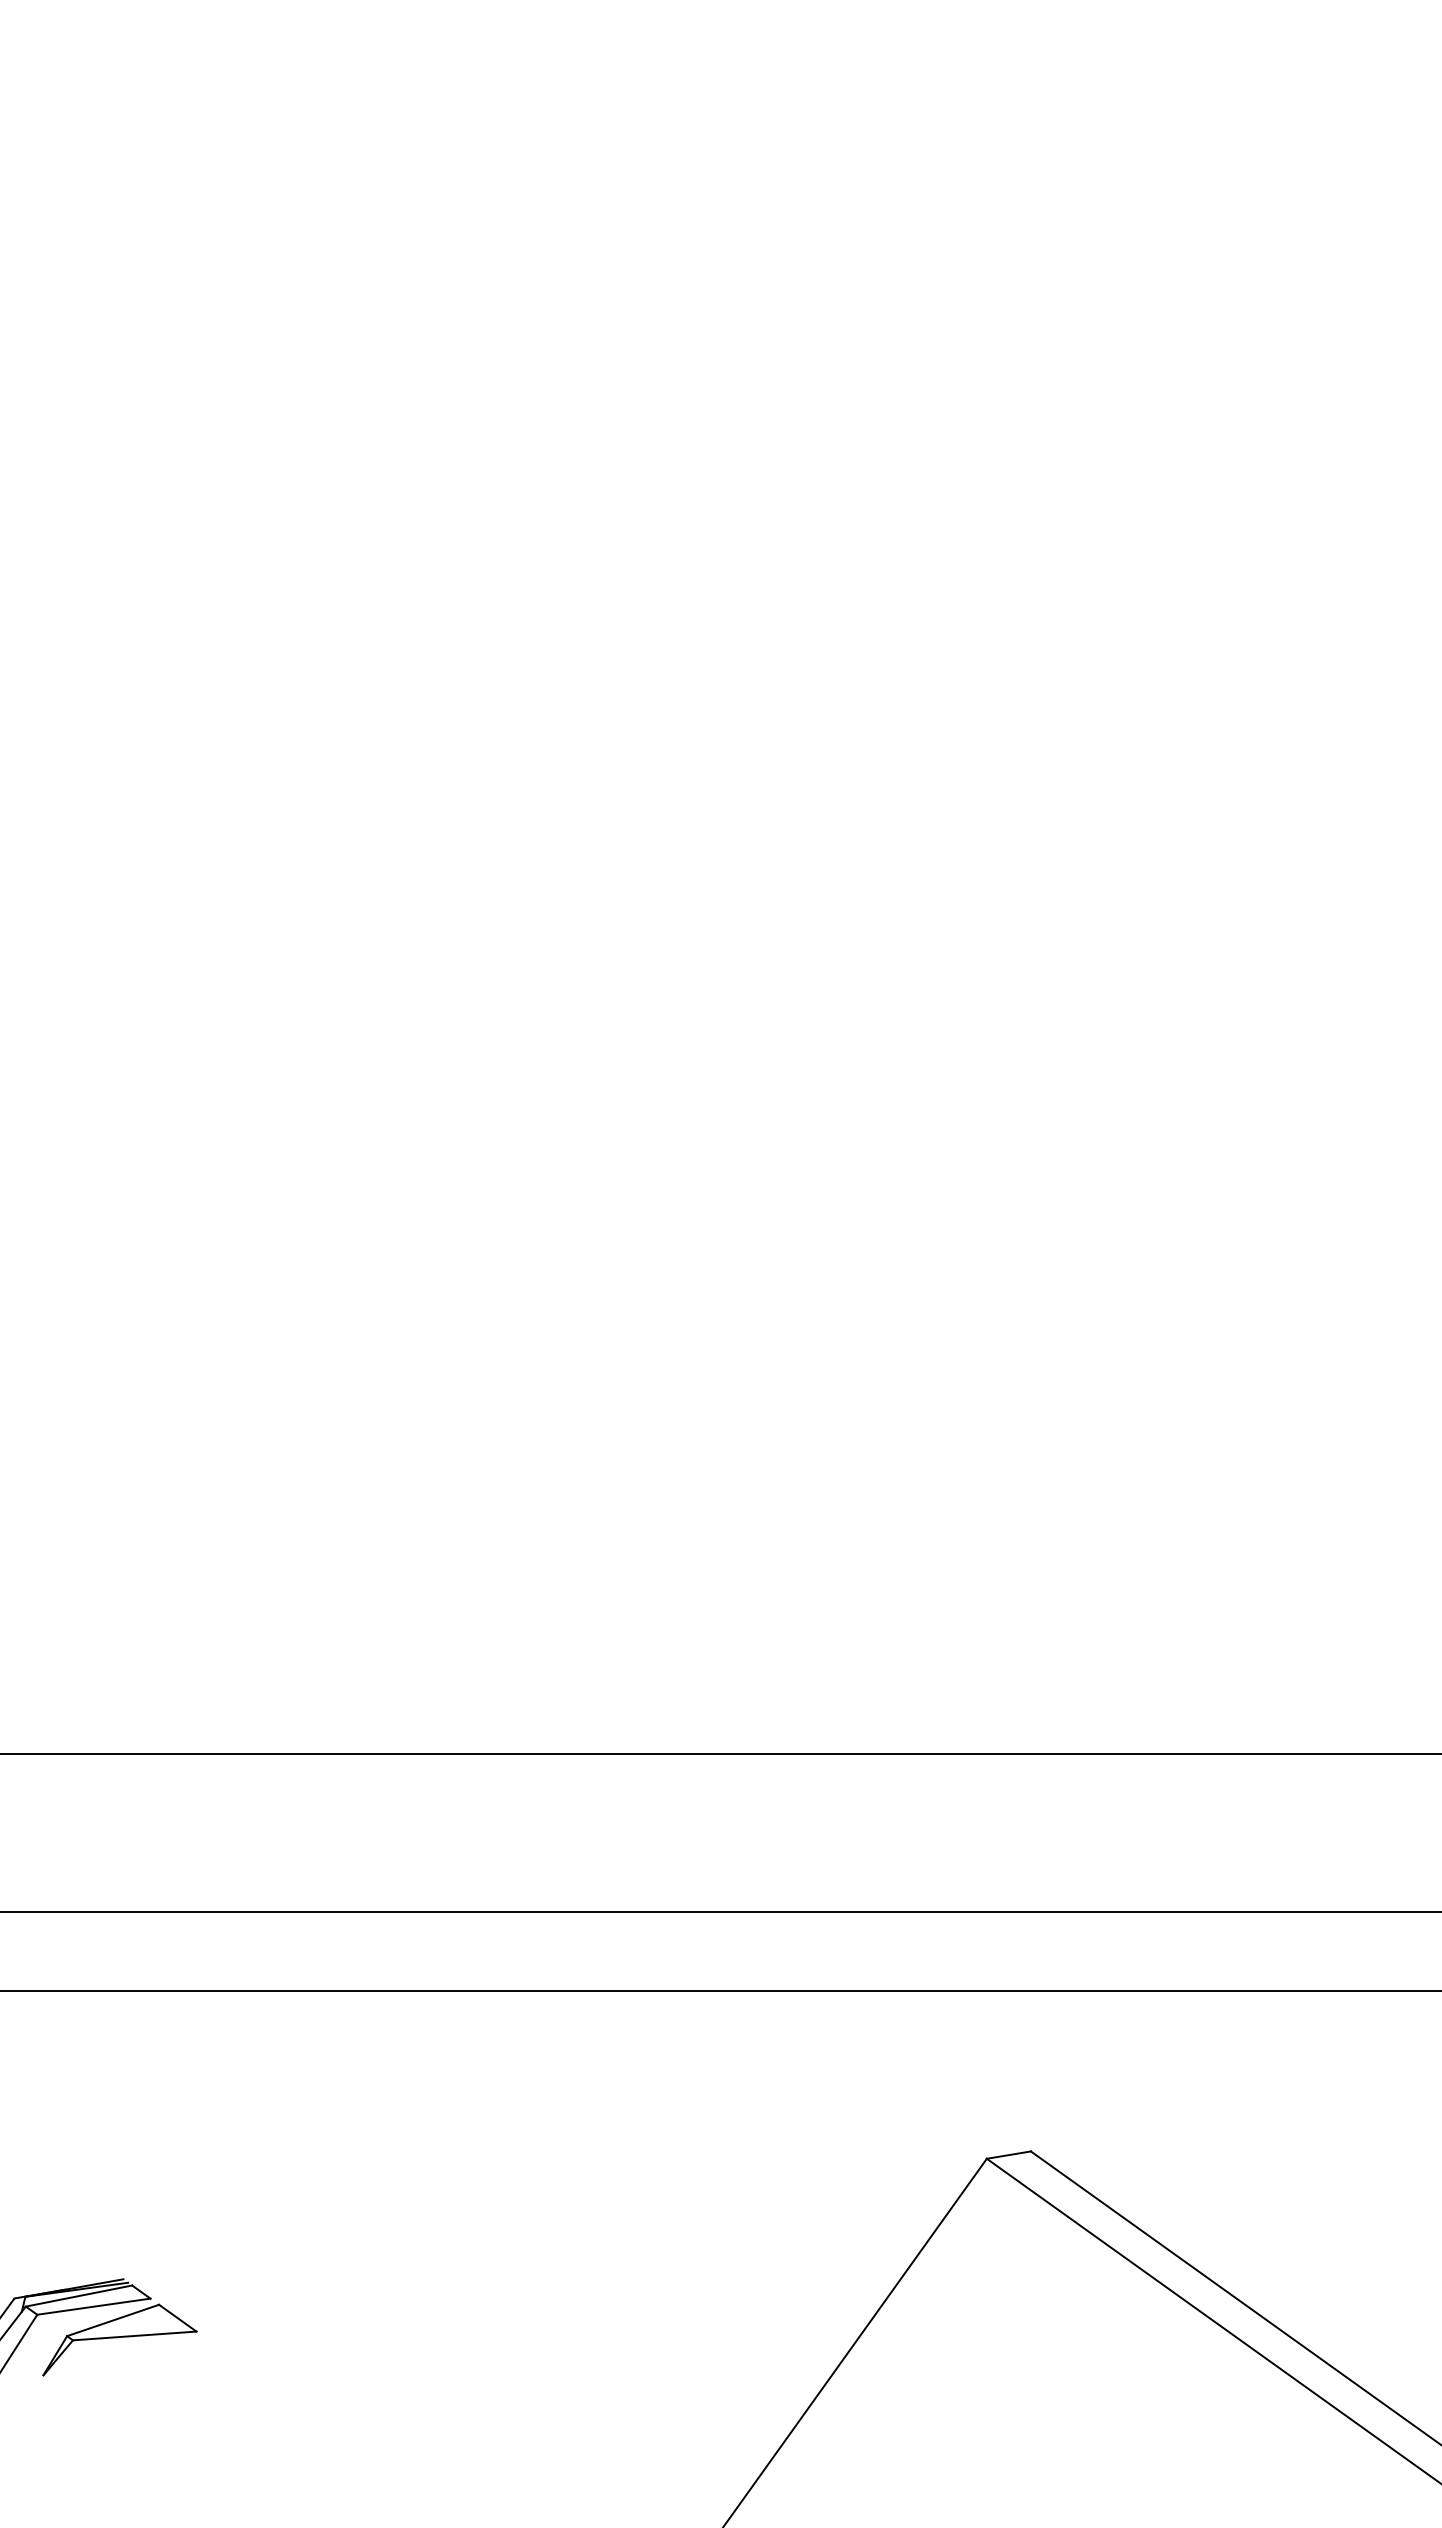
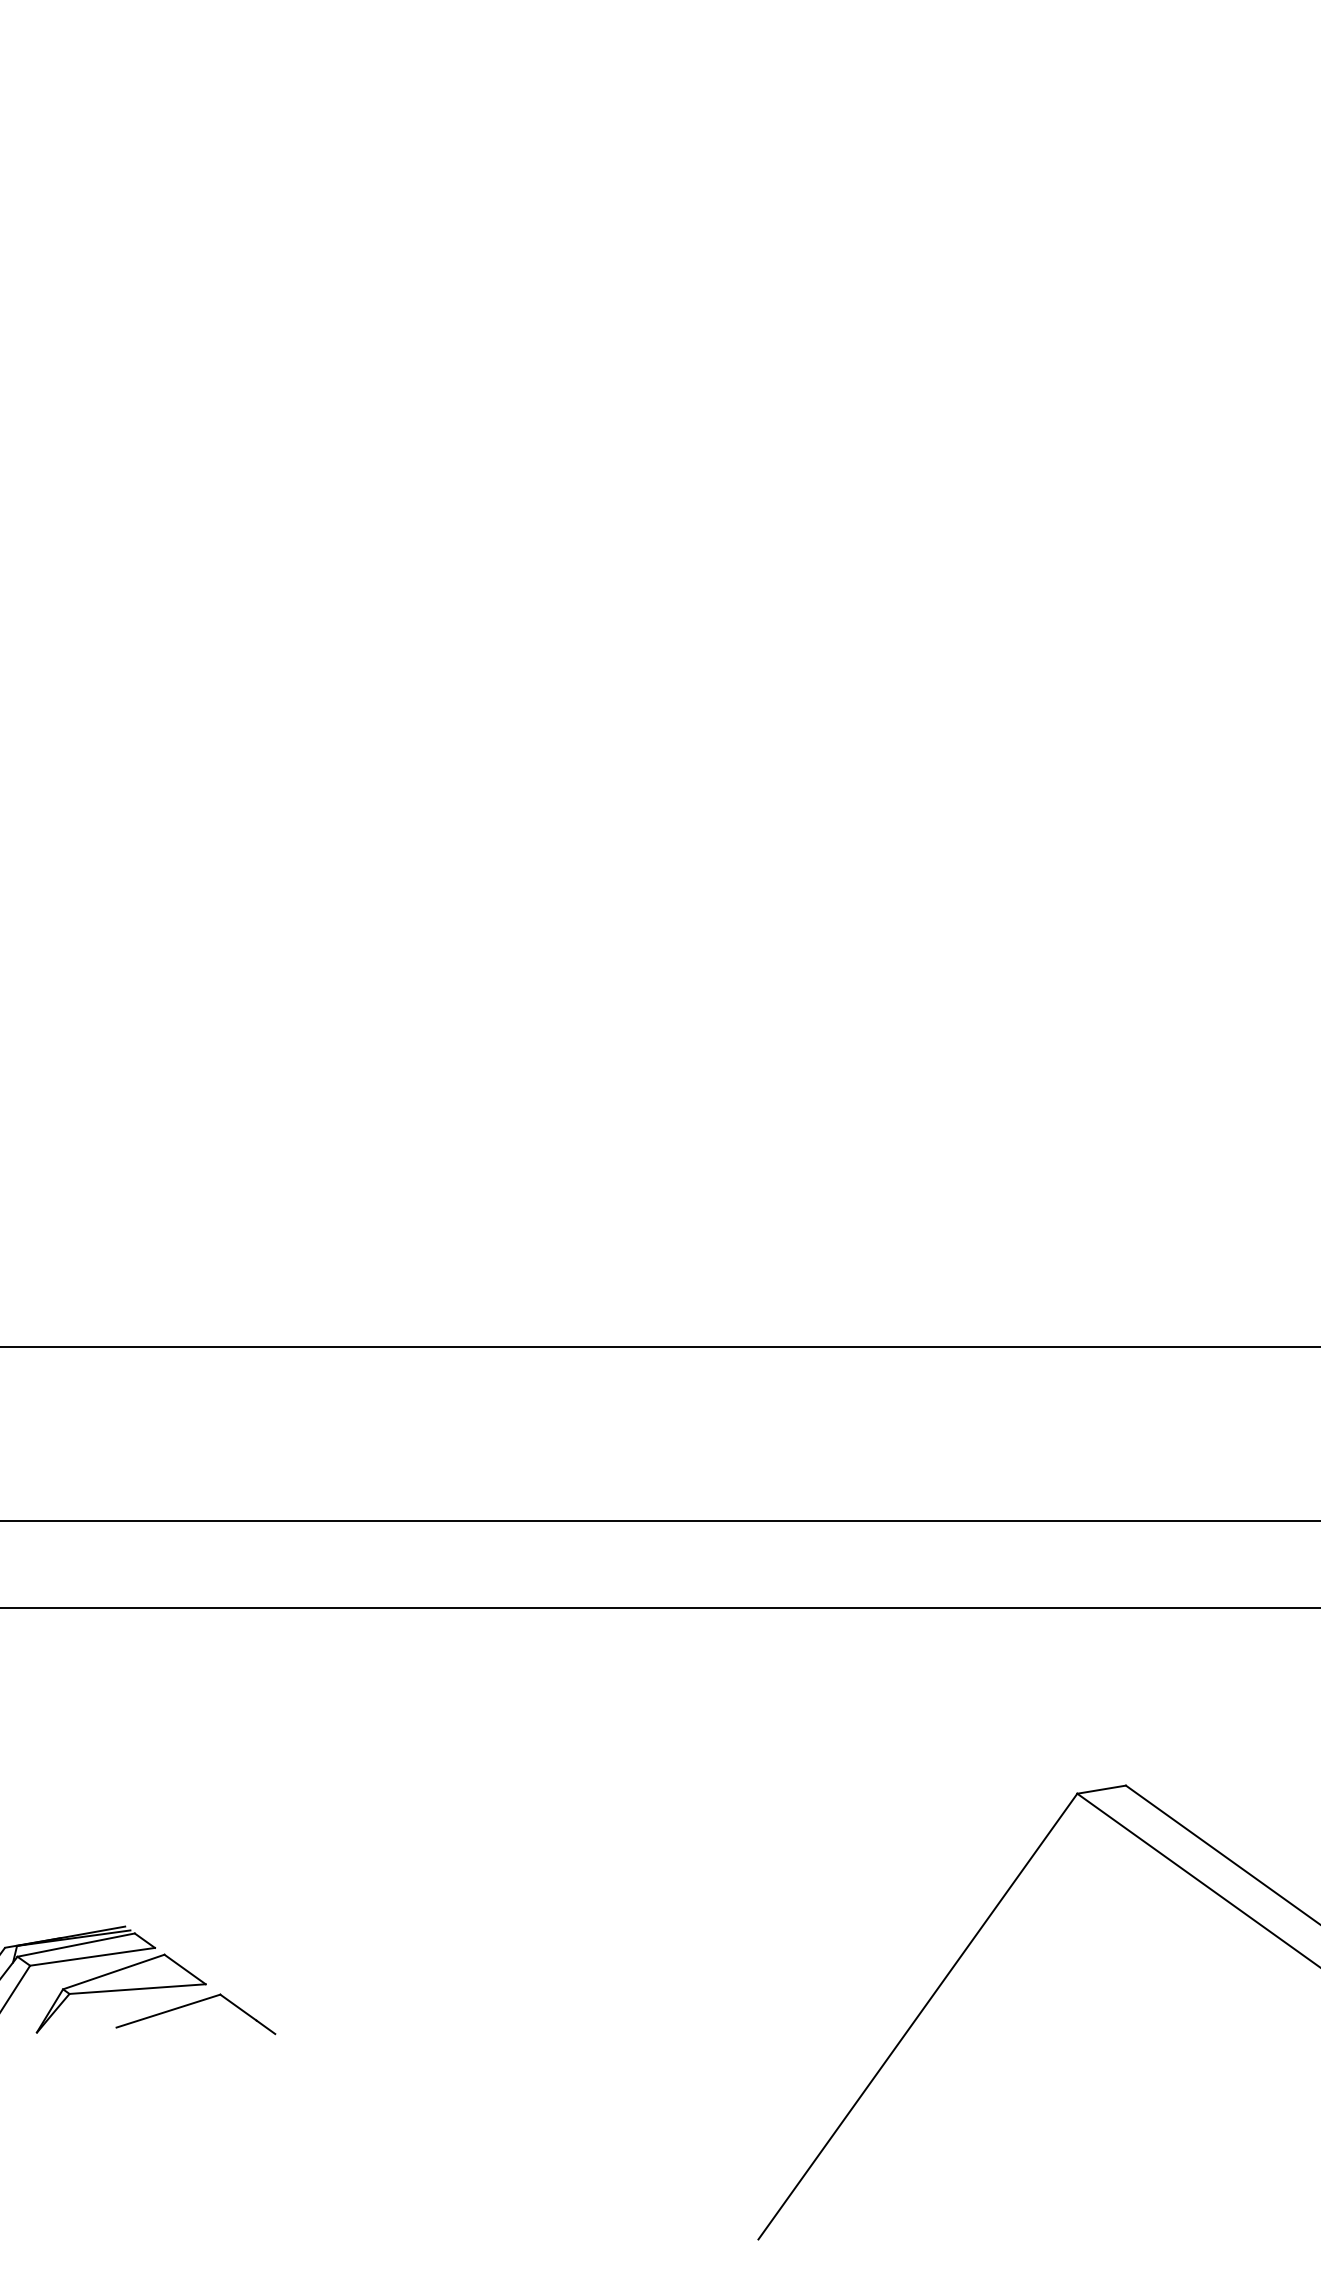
part: (183, 2350) -> (191, 2005), added

